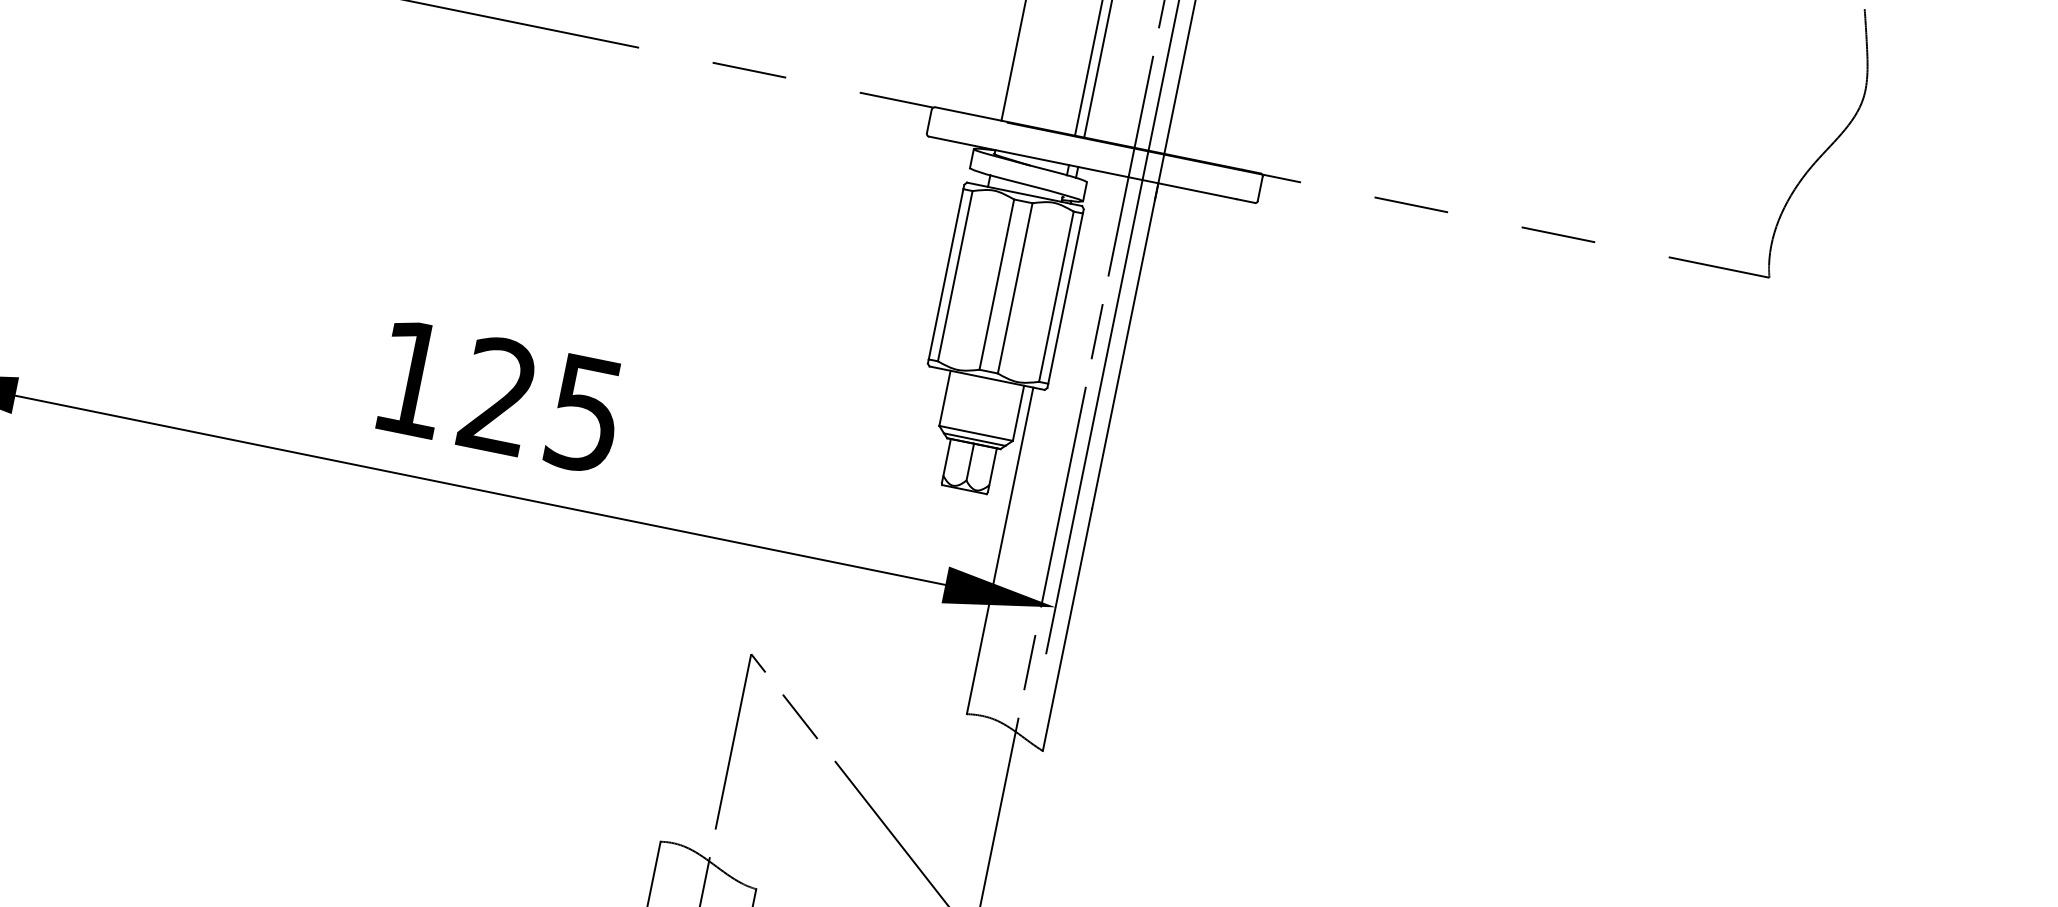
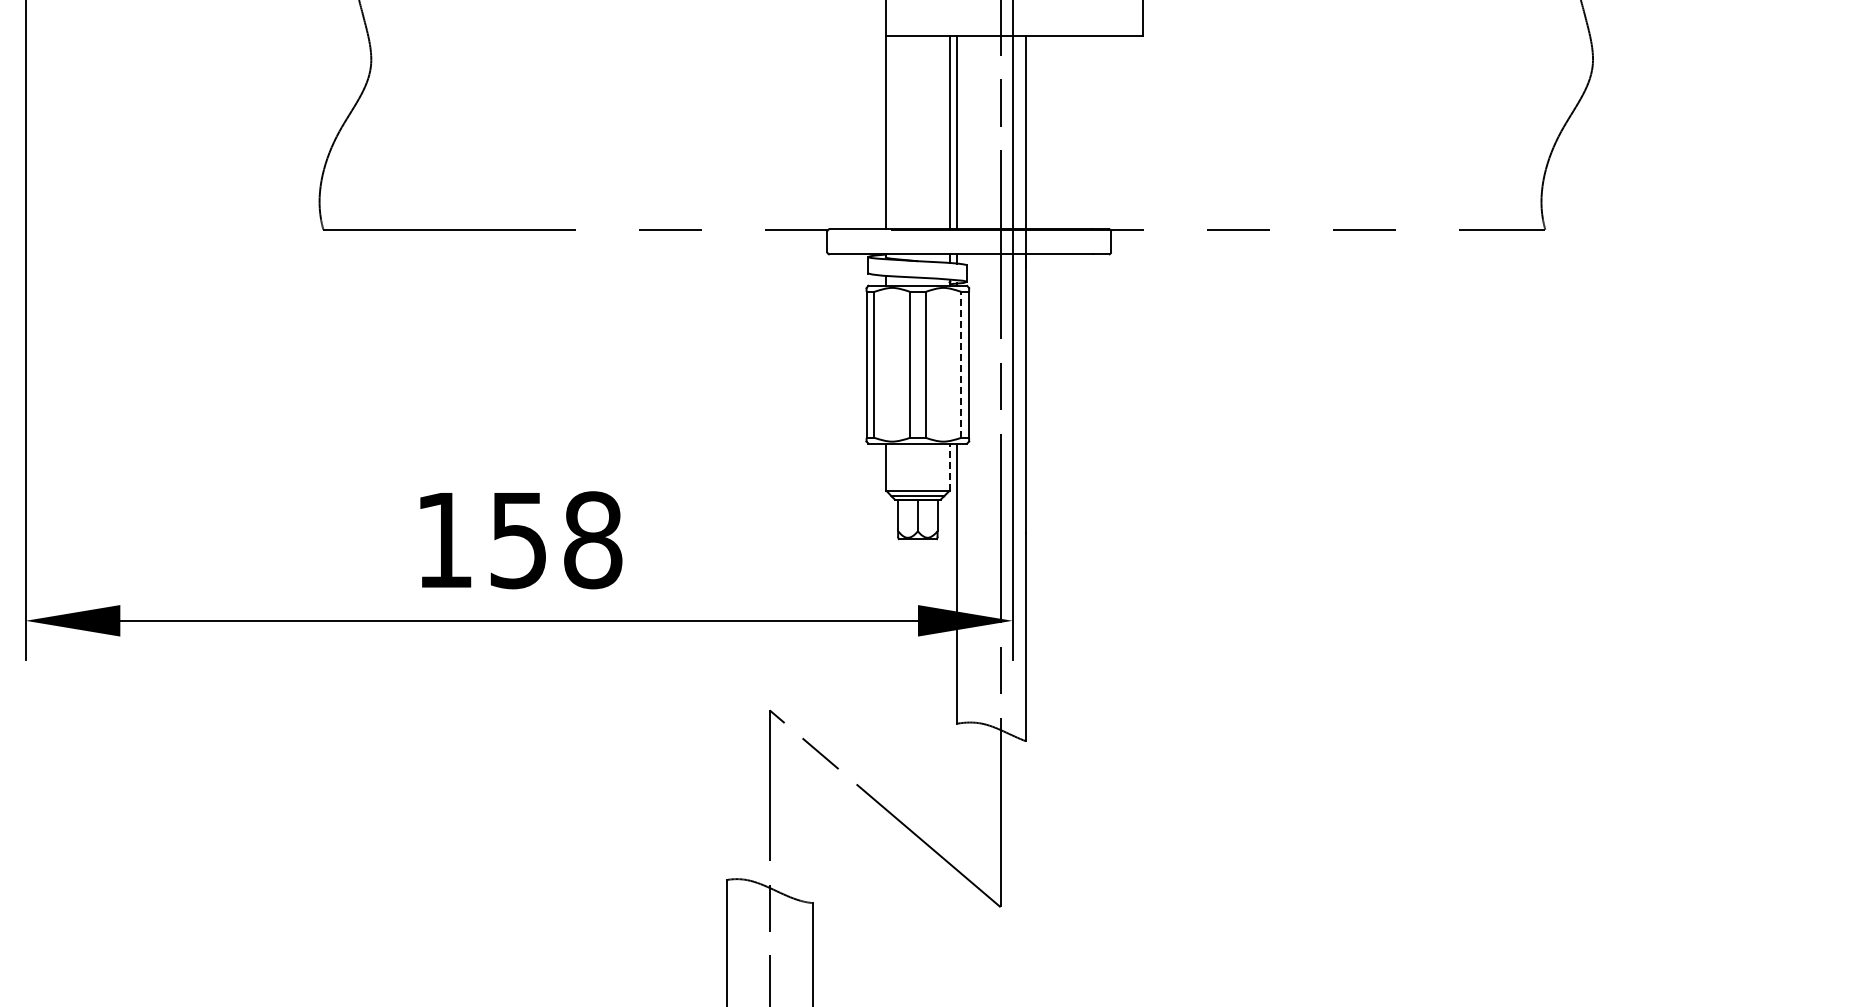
line: (1056, 296) -> (961, 364), solid -> dashed
text: (542, 405) -> (556, 540), 125 -> 158
line: (1018, 413) -> (949, 467), solid -> dashed

